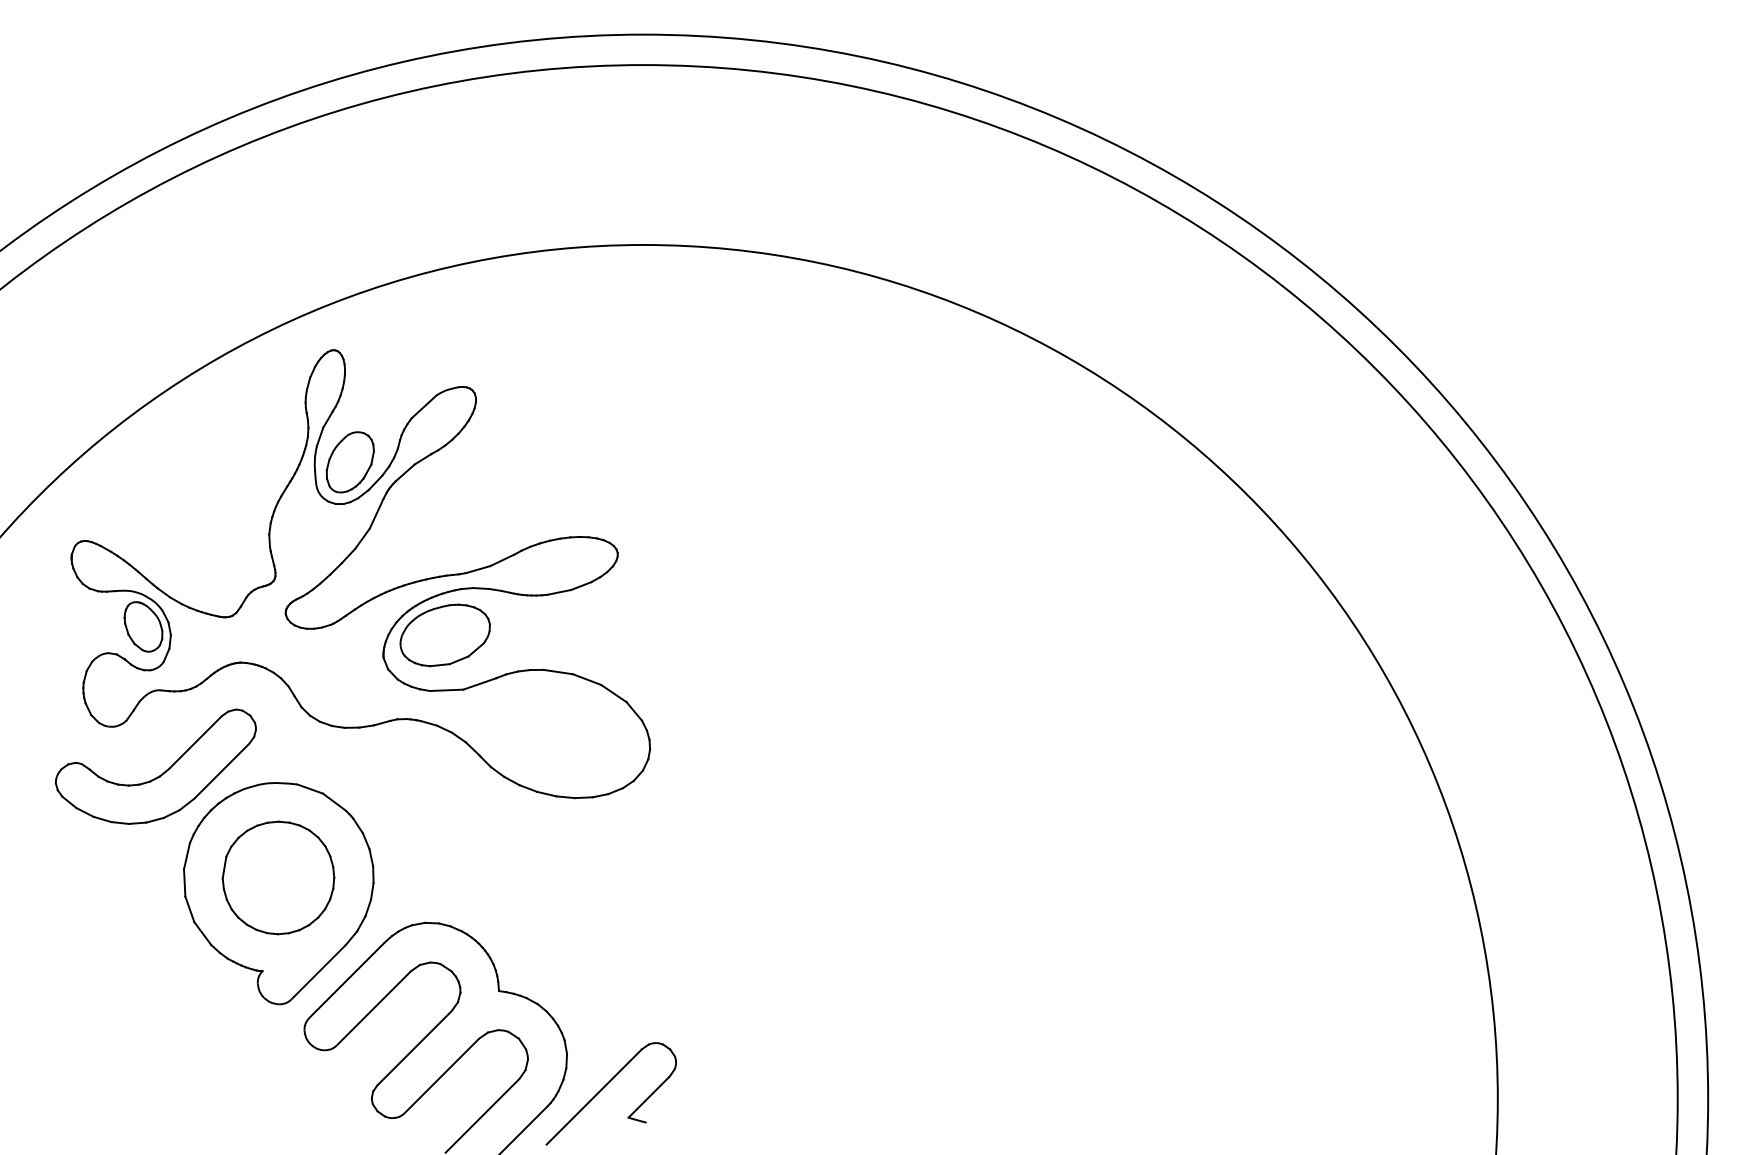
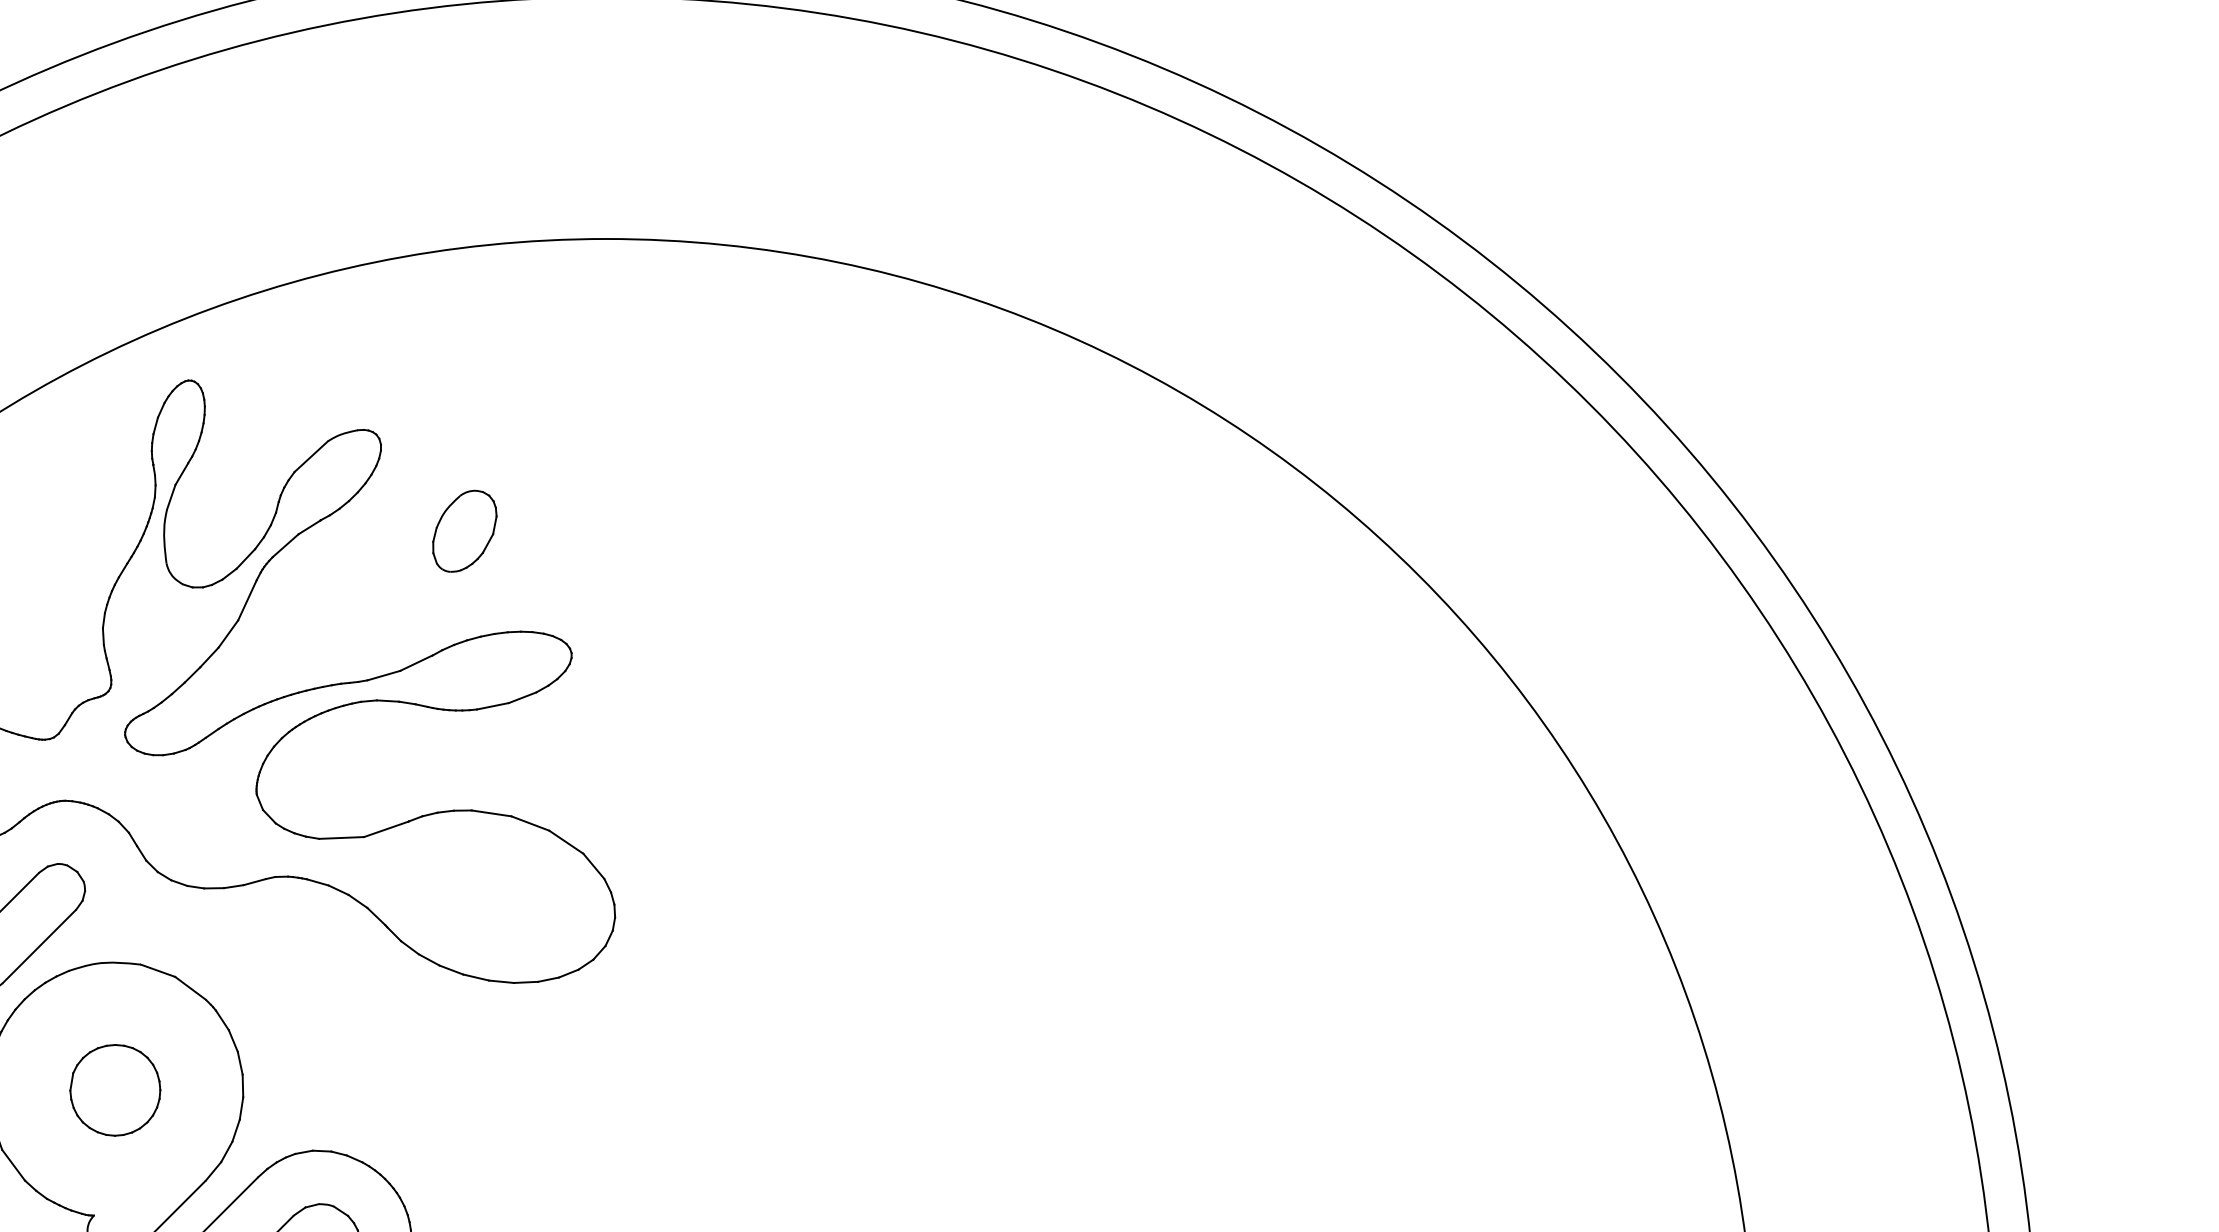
part: (349, 462) -> (463, 531), moved
part: (444, 635) -> (338, 764), removed
part: (278, 877) -> (115, 1089), size x0.6

